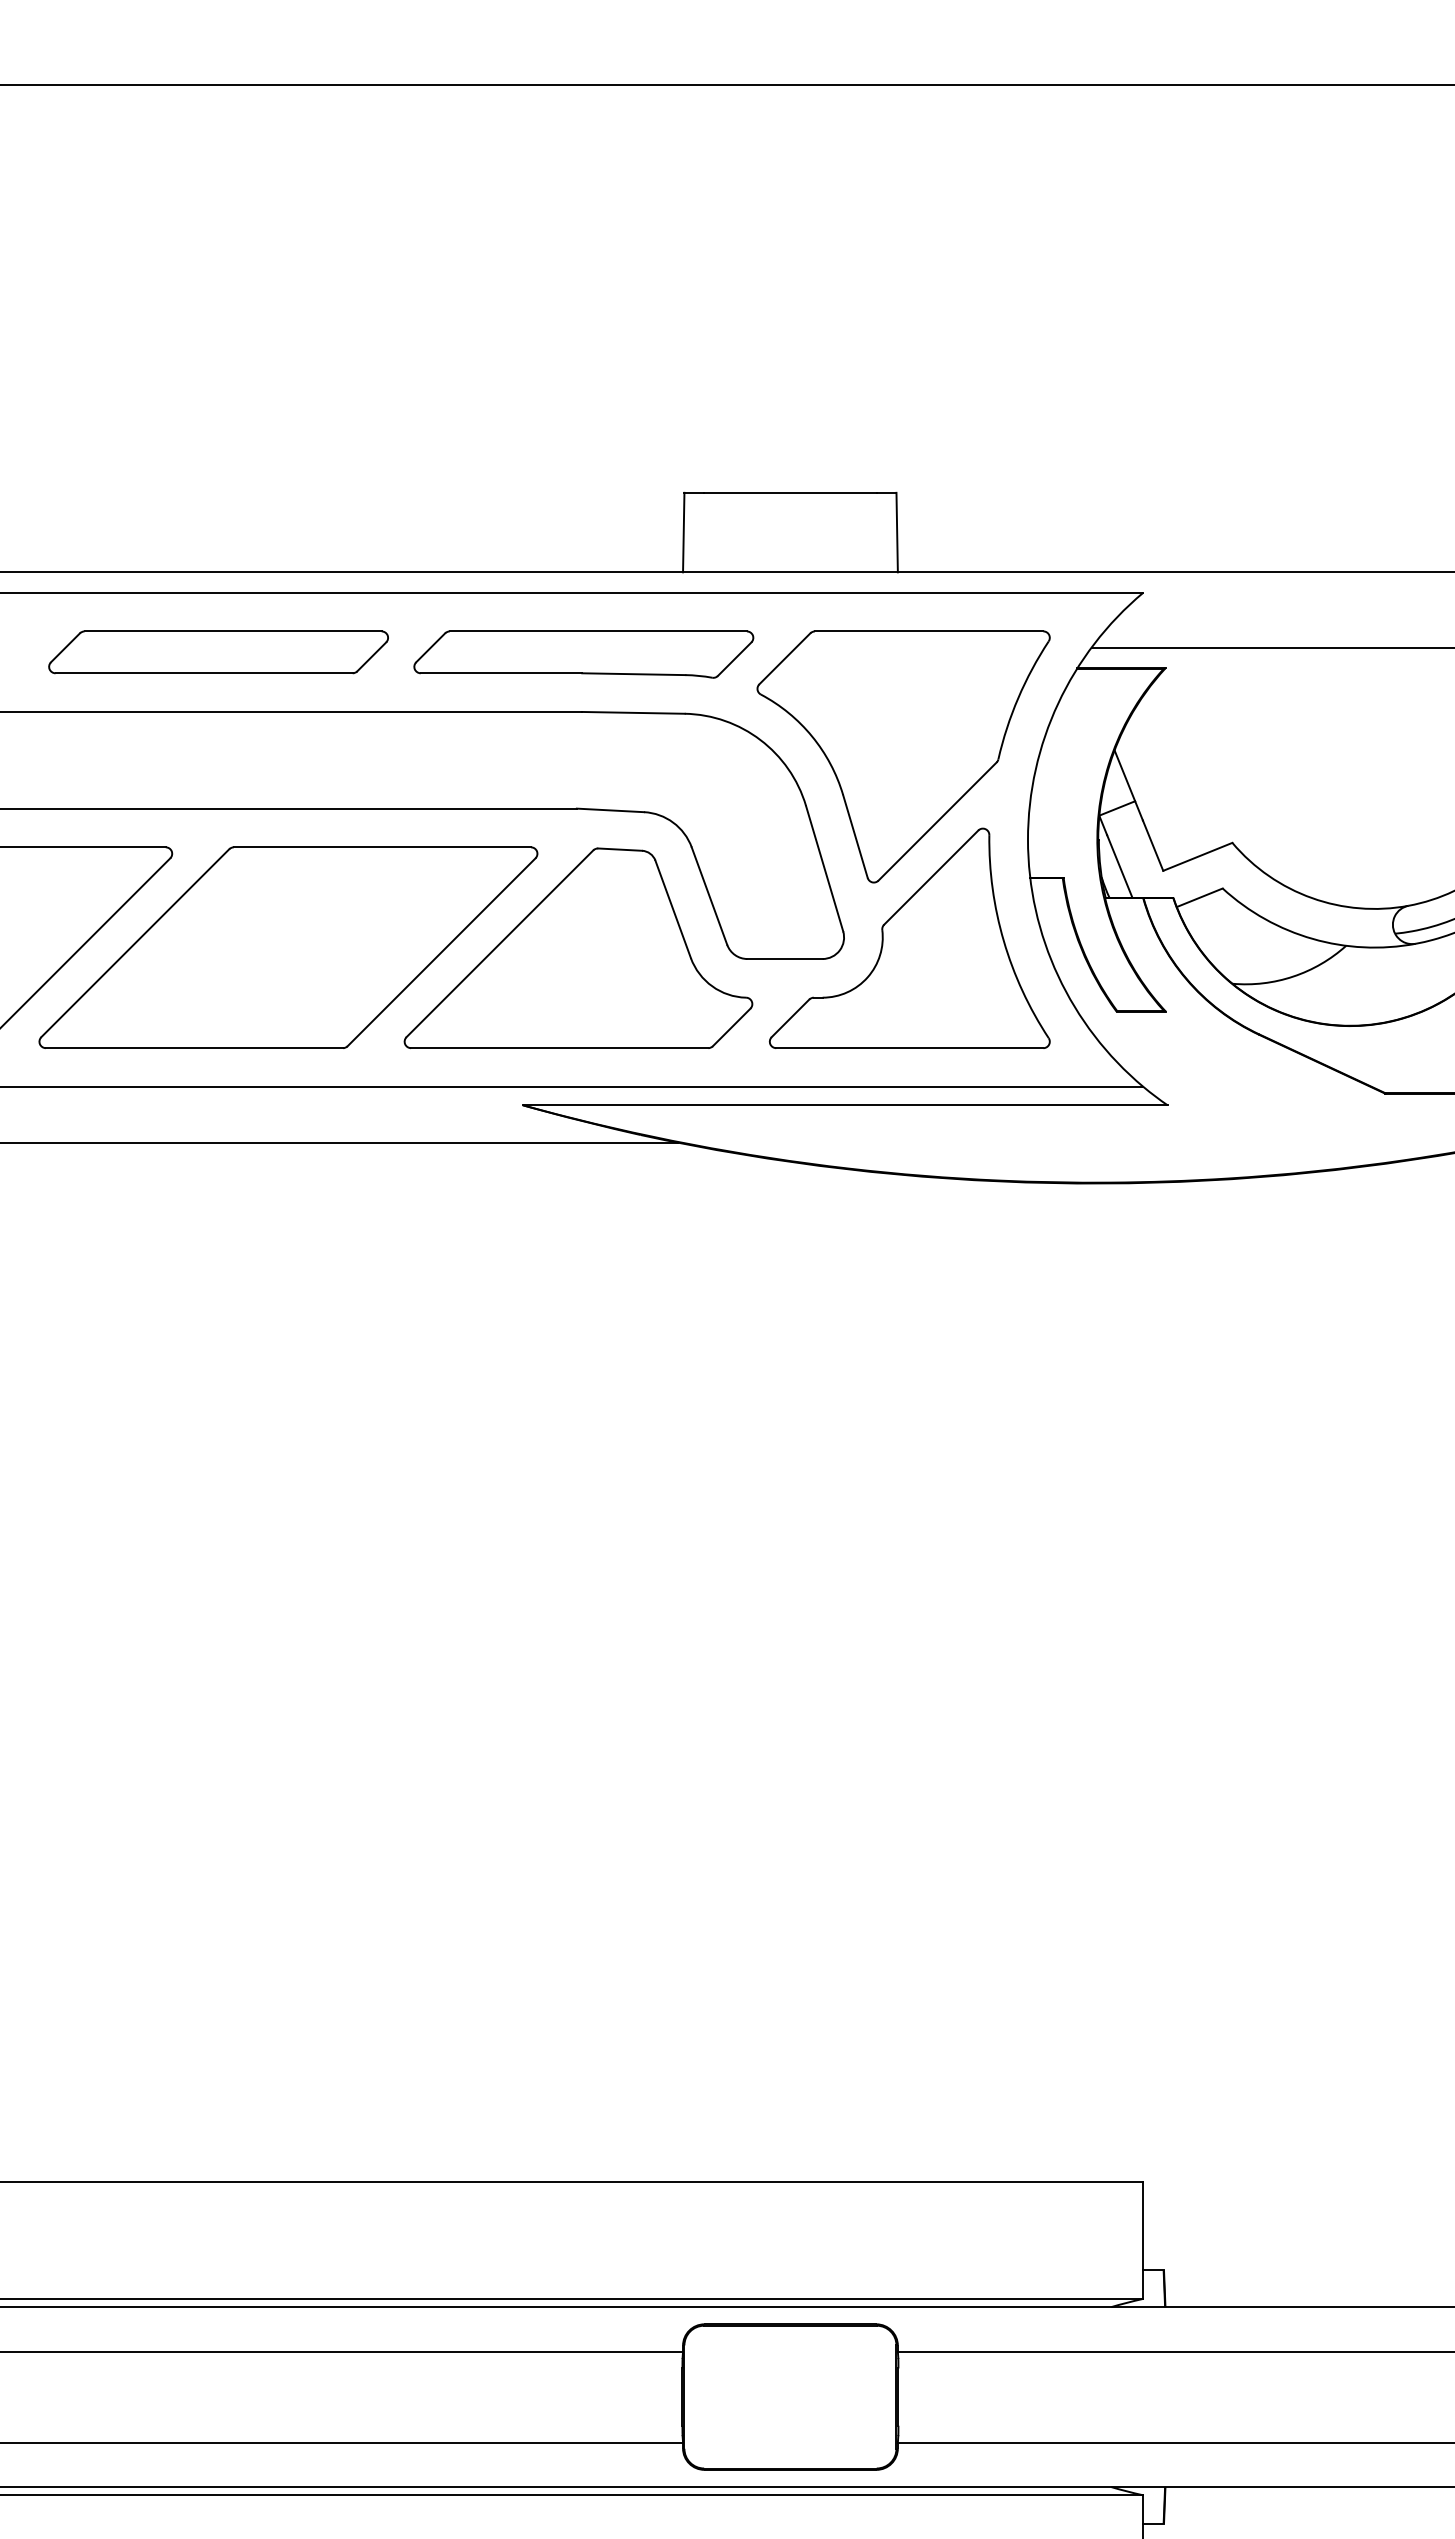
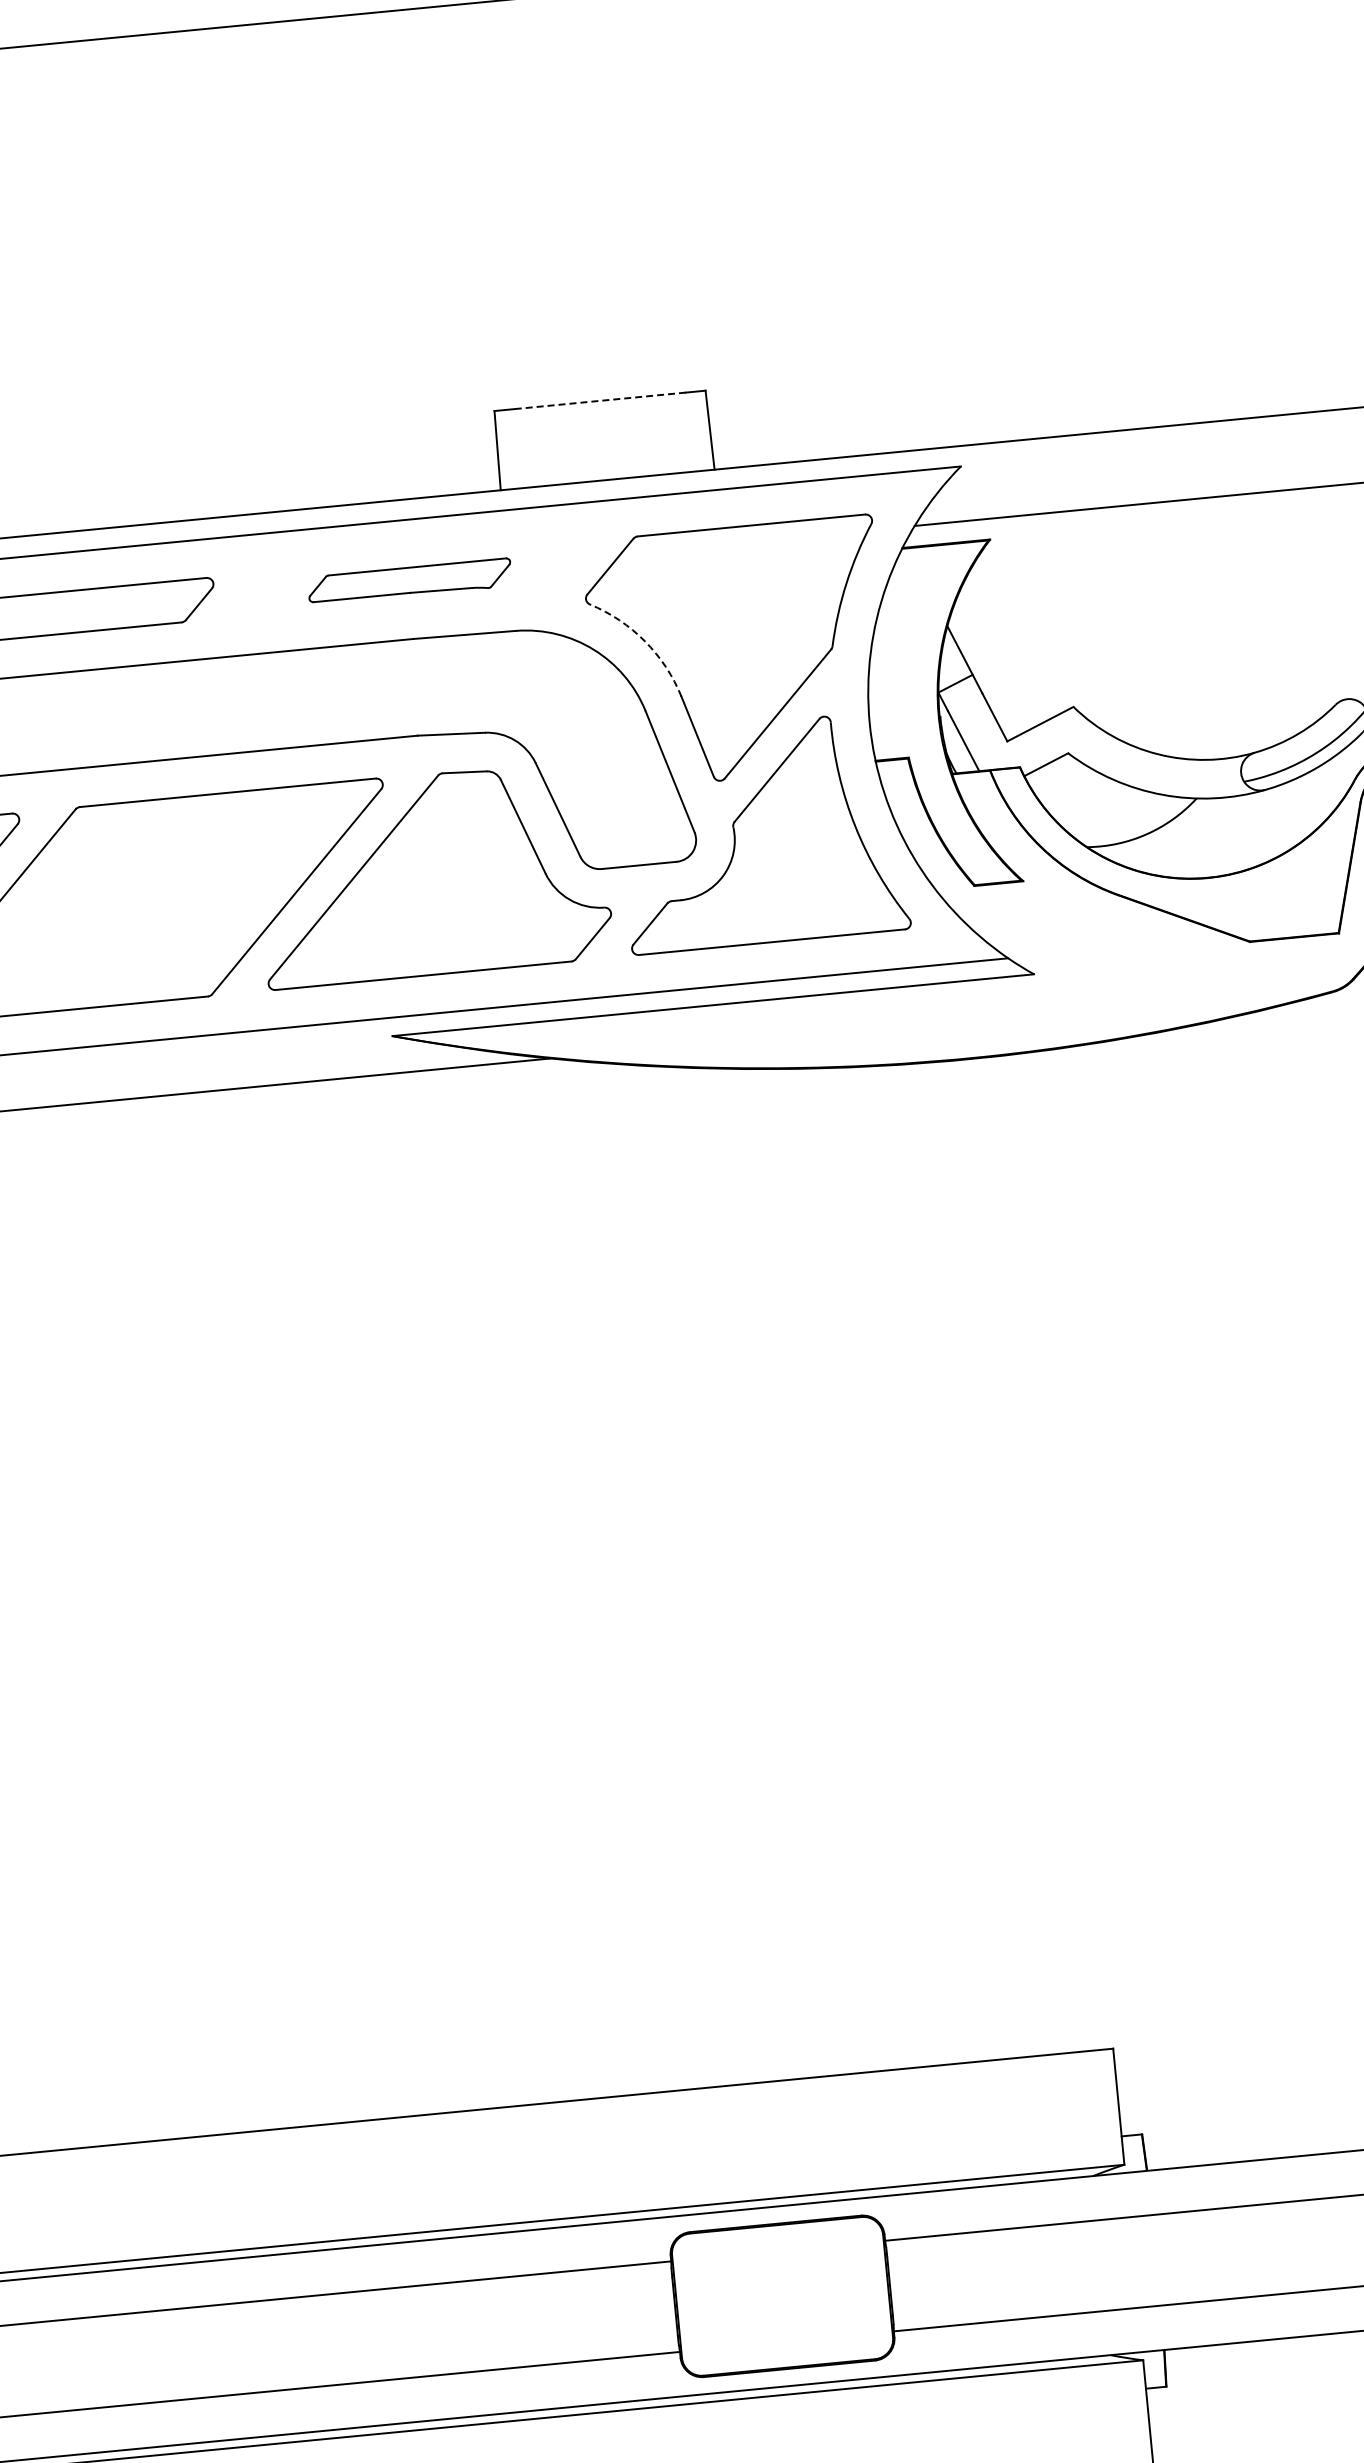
line: (789, 492) -> (599, 400), solid -> dashed
part: (583, 654) -> (409, 581), size x0.6
arc: (812, 736) -> (645, 641), solid -> dashed

